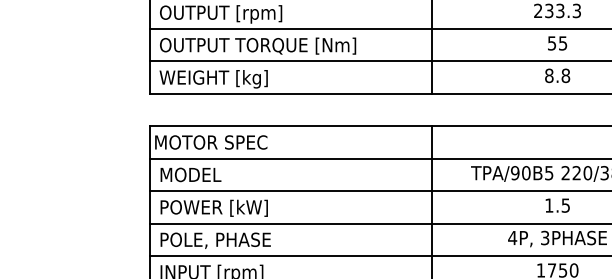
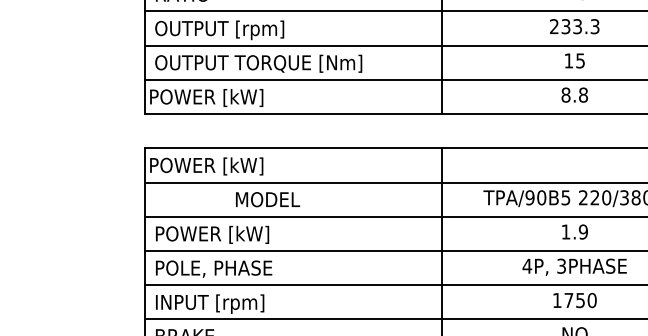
text: (551, 43) -> (568, 60), 55 -> 15
text: (211, 79) -> (209, 98), WEIGHT [kg] -> POWER [kW]
text: (211, 143) -> (209, 166), MOTOR SPEC -> POWER [kW]
text: (190, 174) -> (267, 199), moved
text: (564, 205) -> (582, 231), 1.5 -> 1.9

